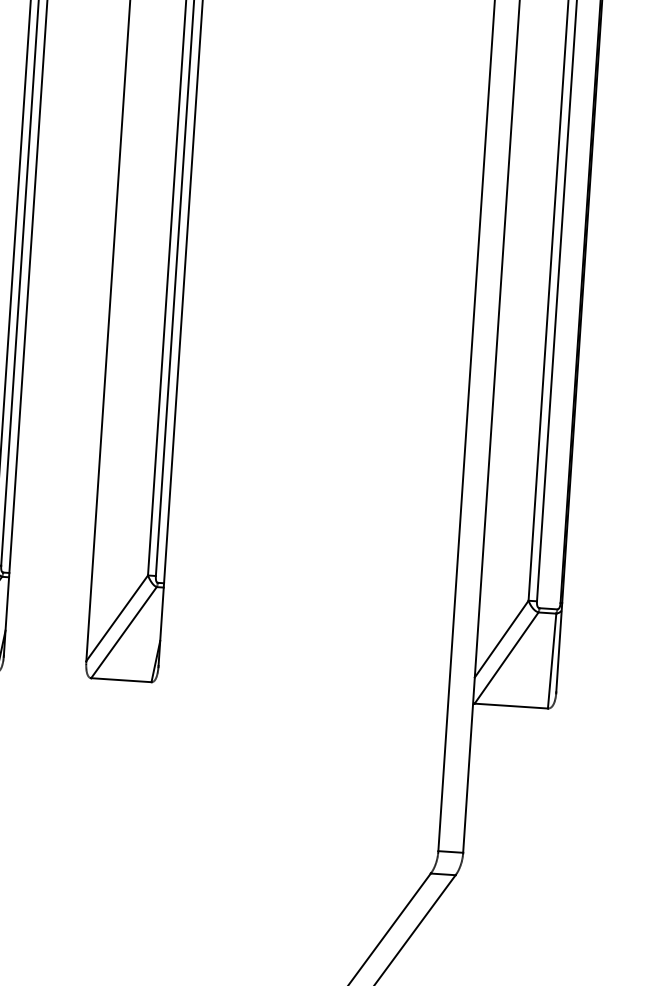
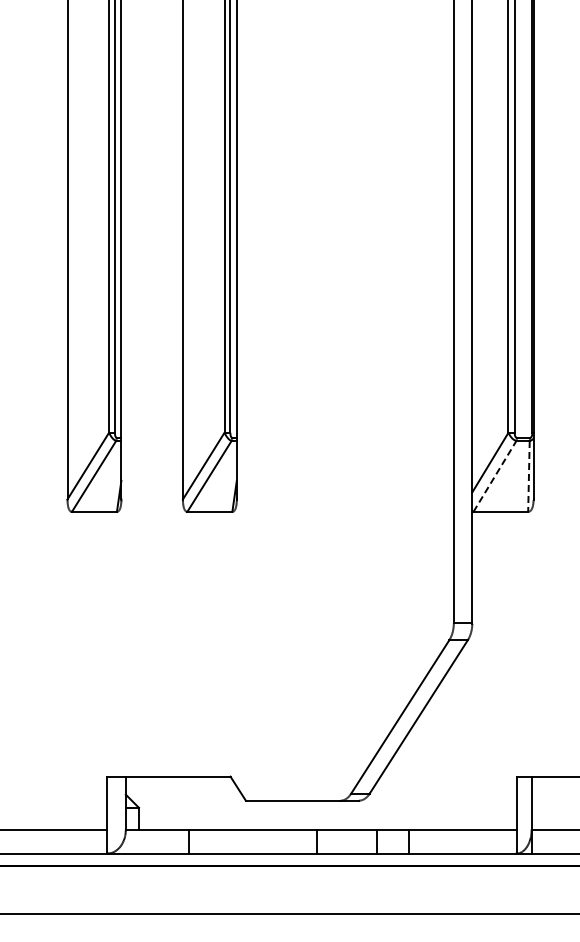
line: (507, 658) -> (495, 476), solid -> dashed
line: (551, 661) -> (528, 476), solid -> dashed

